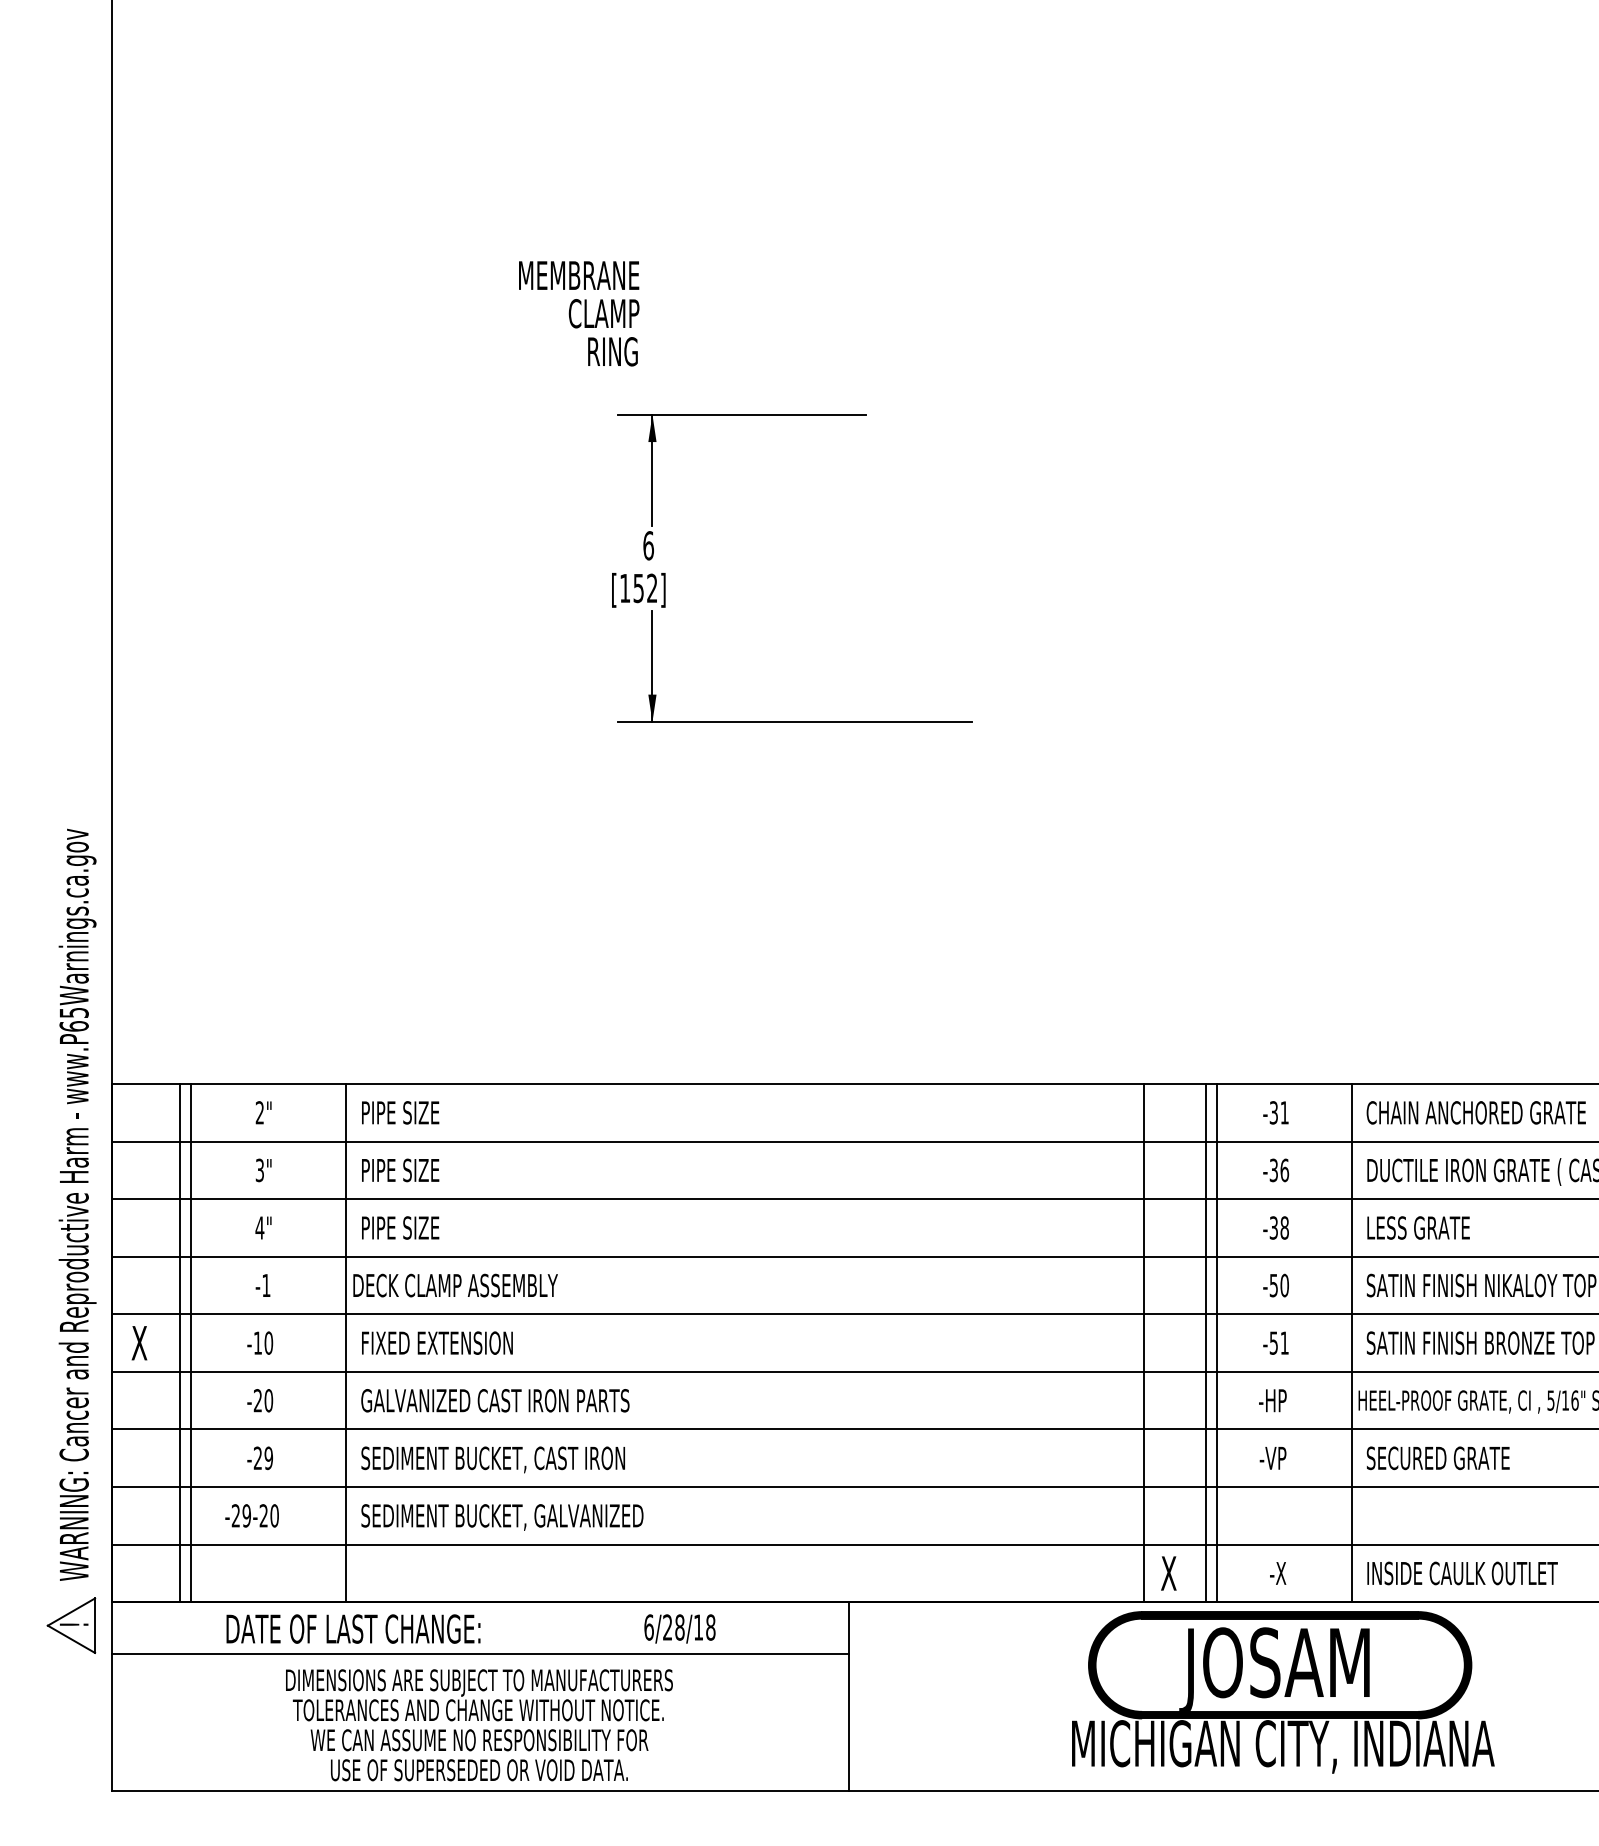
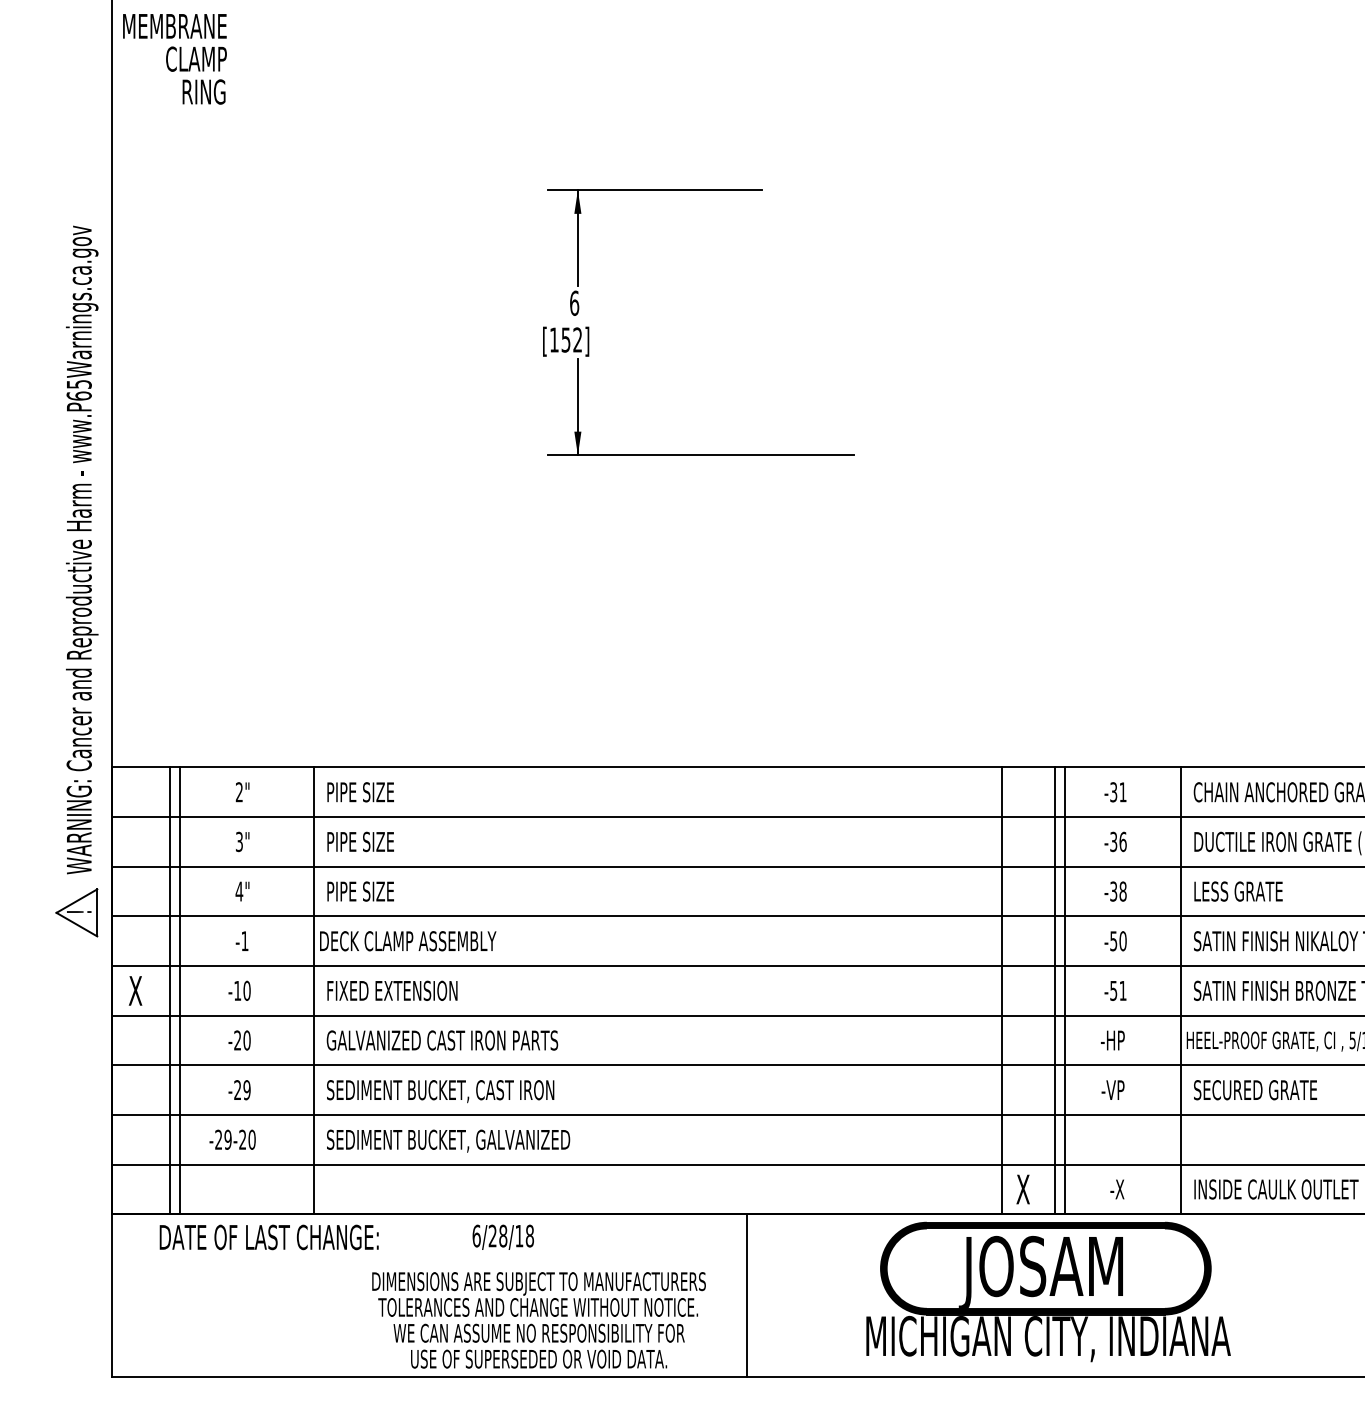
text: (579, 313) -> (175, 59), moved
part: (71, 1240) -> (76, 580), moved
text: (353, 1628) -> (269, 1236), moved
text: (679, 1628) -> (502, 1236), moved
line: (480, 1653) -> (429, 1258), removed
part: (1283, 1692) -> (1048, 1292), moved
text: (479, 1725) -> (539, 1320), moved

